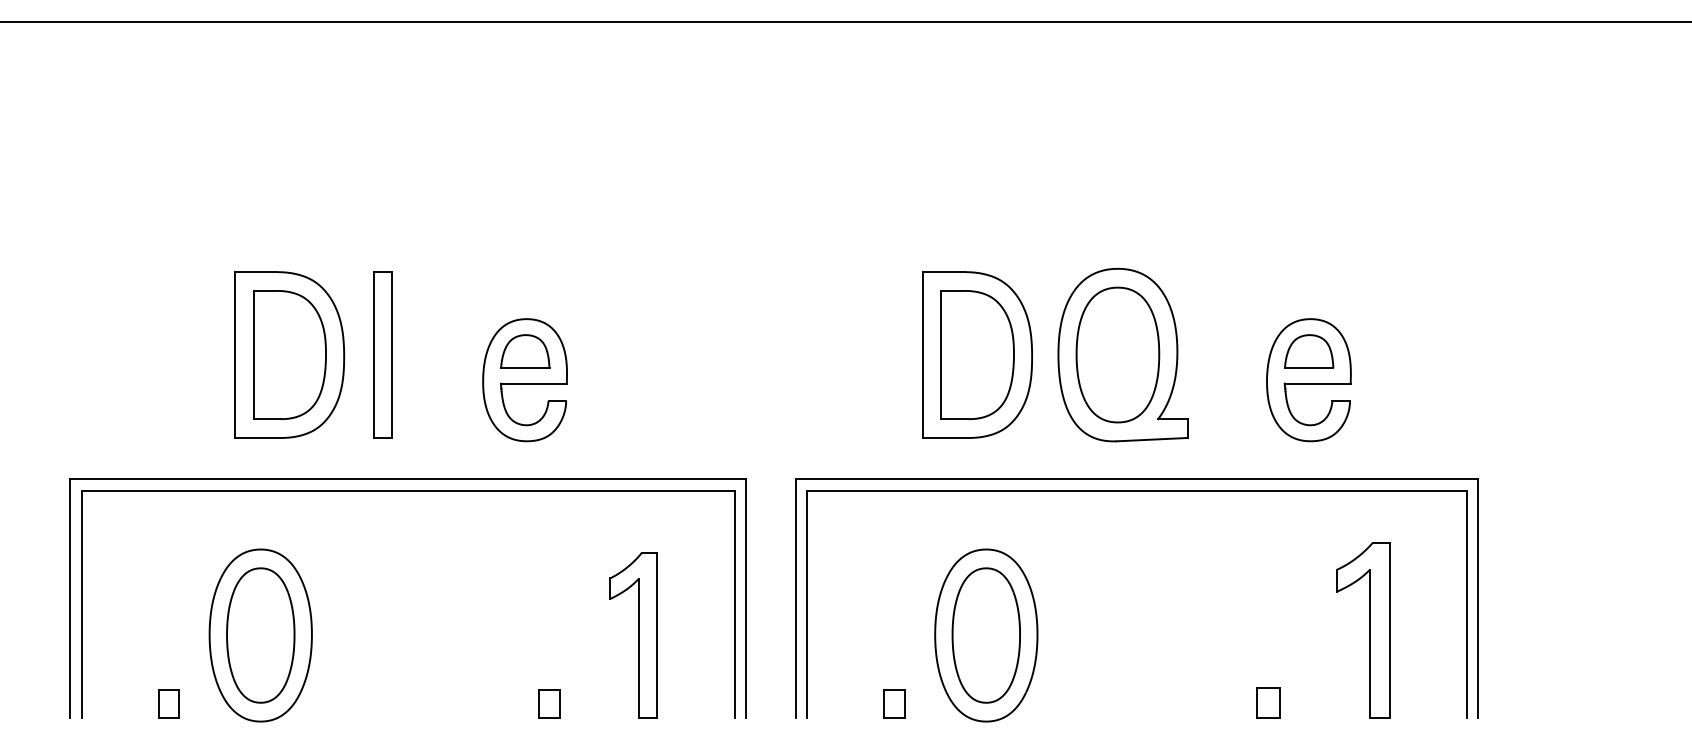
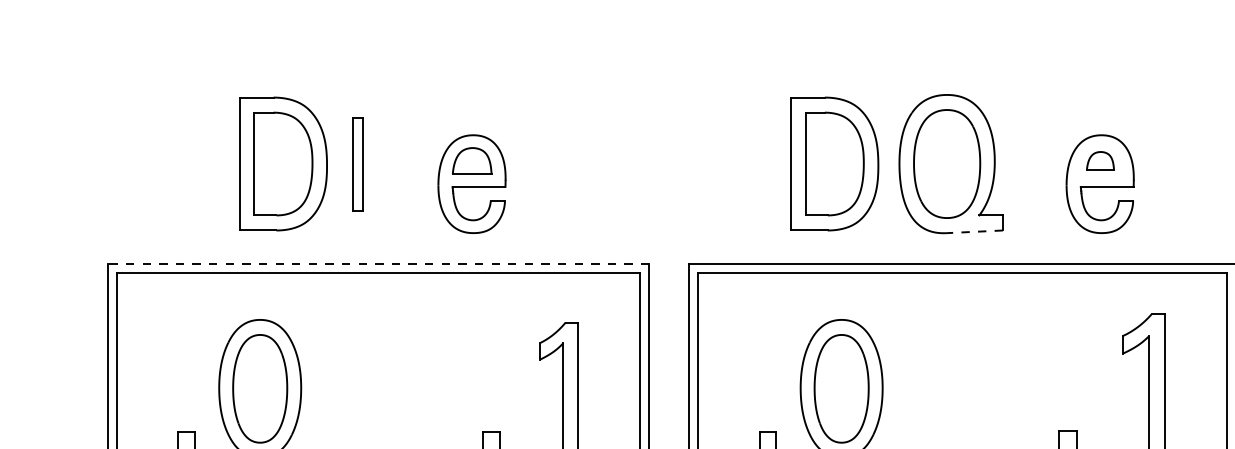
part: (1309, 351) -> (1100, 161), size x0.7
part: (382, 354) -> (357, 163), size x0.7
line: (1152, 439) -> (974, 231), solid -> dashed
line: (407, 479) -> (377, 263), solid -> dashed

